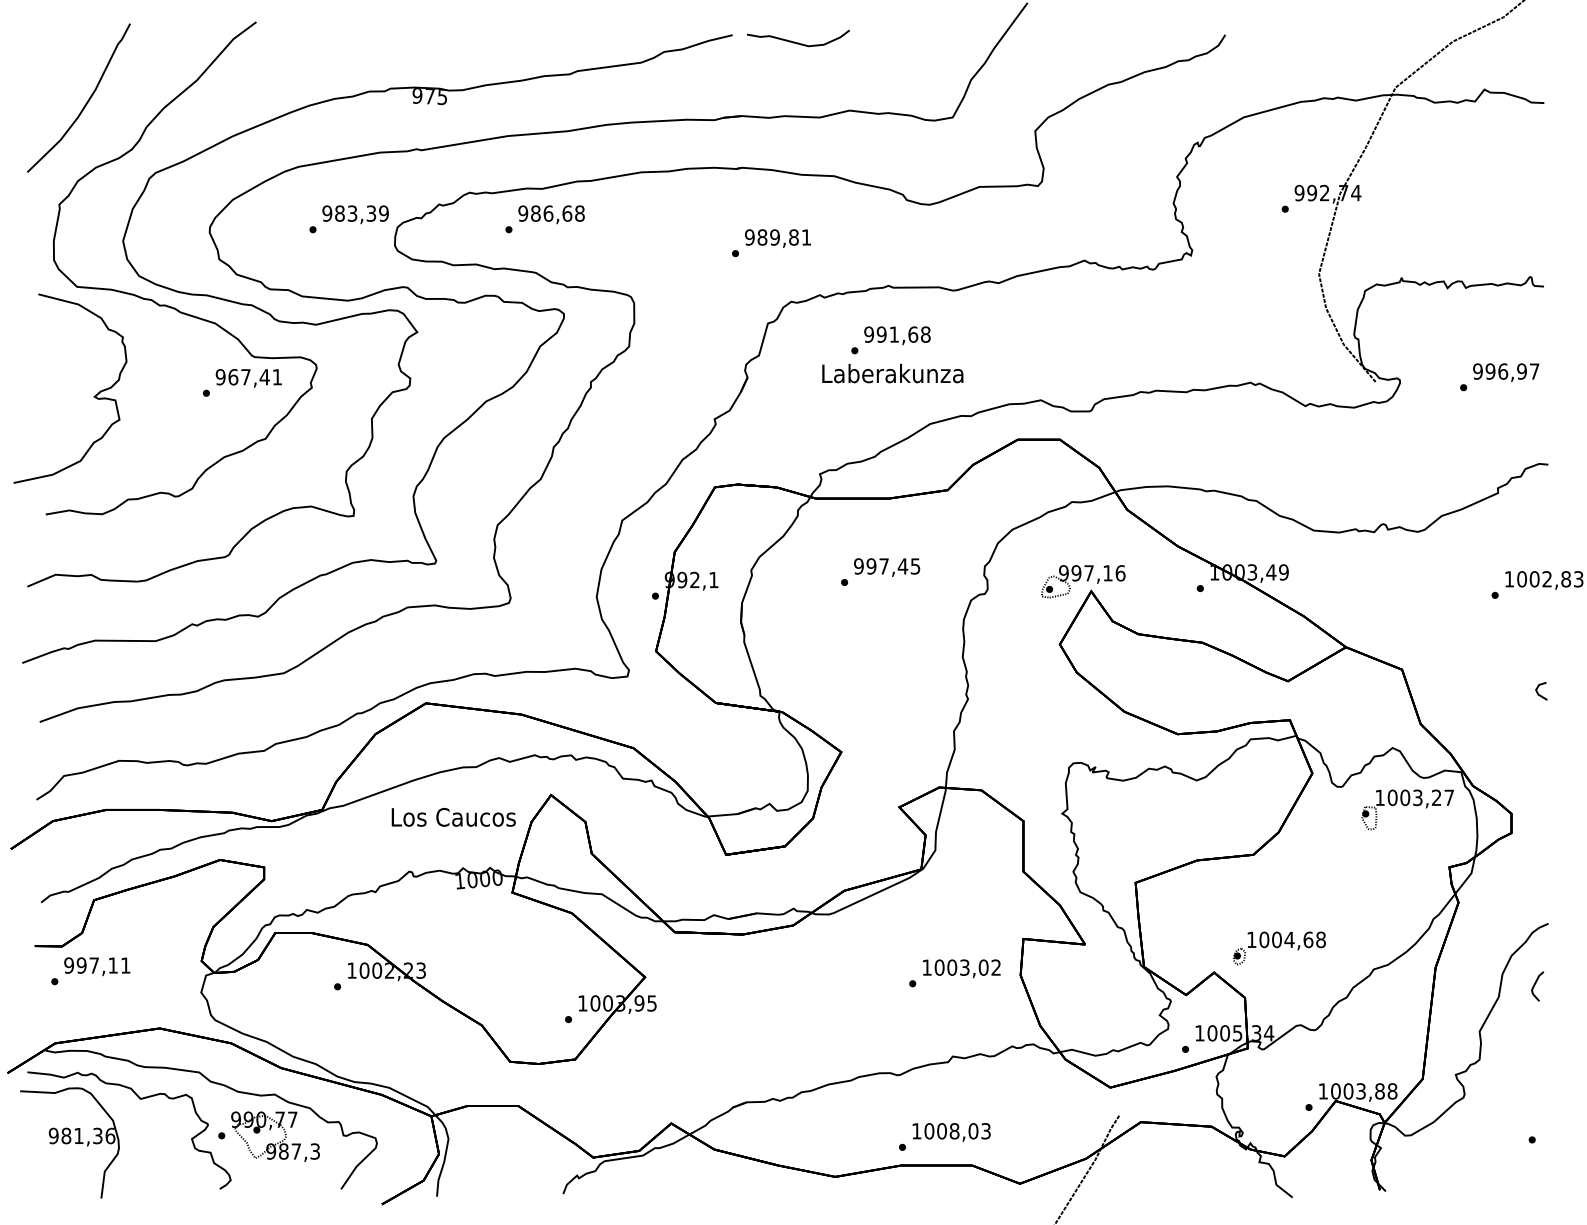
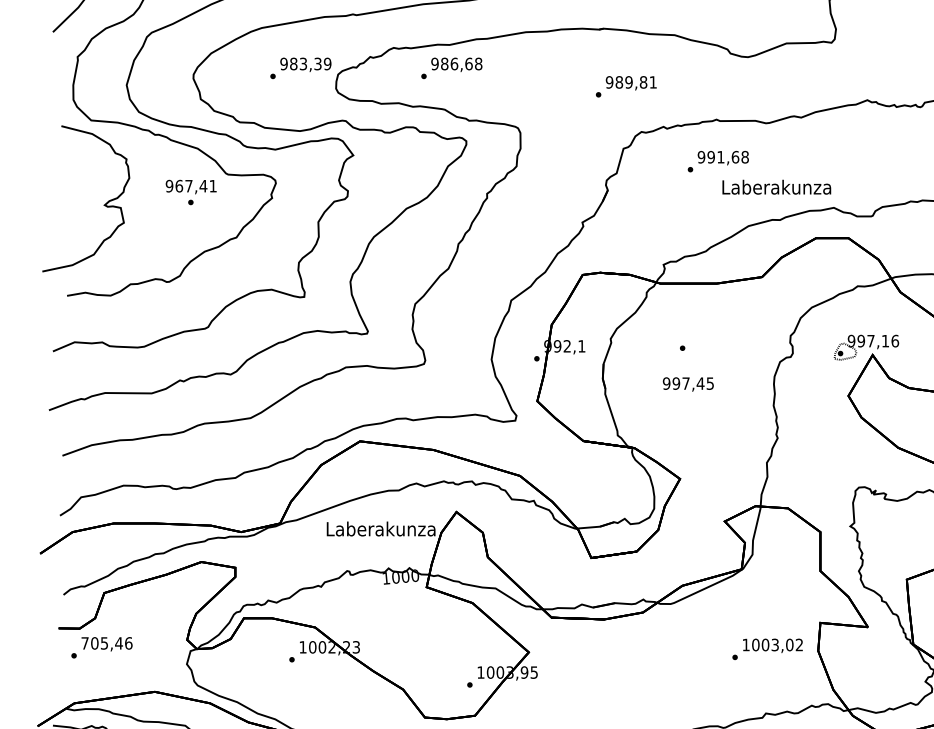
text: (892, 373) -> (776, 187), moved
text: (248, 378) -> (190, 187), moved
text: (887, 567) -> (688, 384), moved
text: (452, 816) -> (380, 528), Los Caucos -> Laberakunza
text: (97, 965) -> (106, 643), 997,11 -> 705,46

